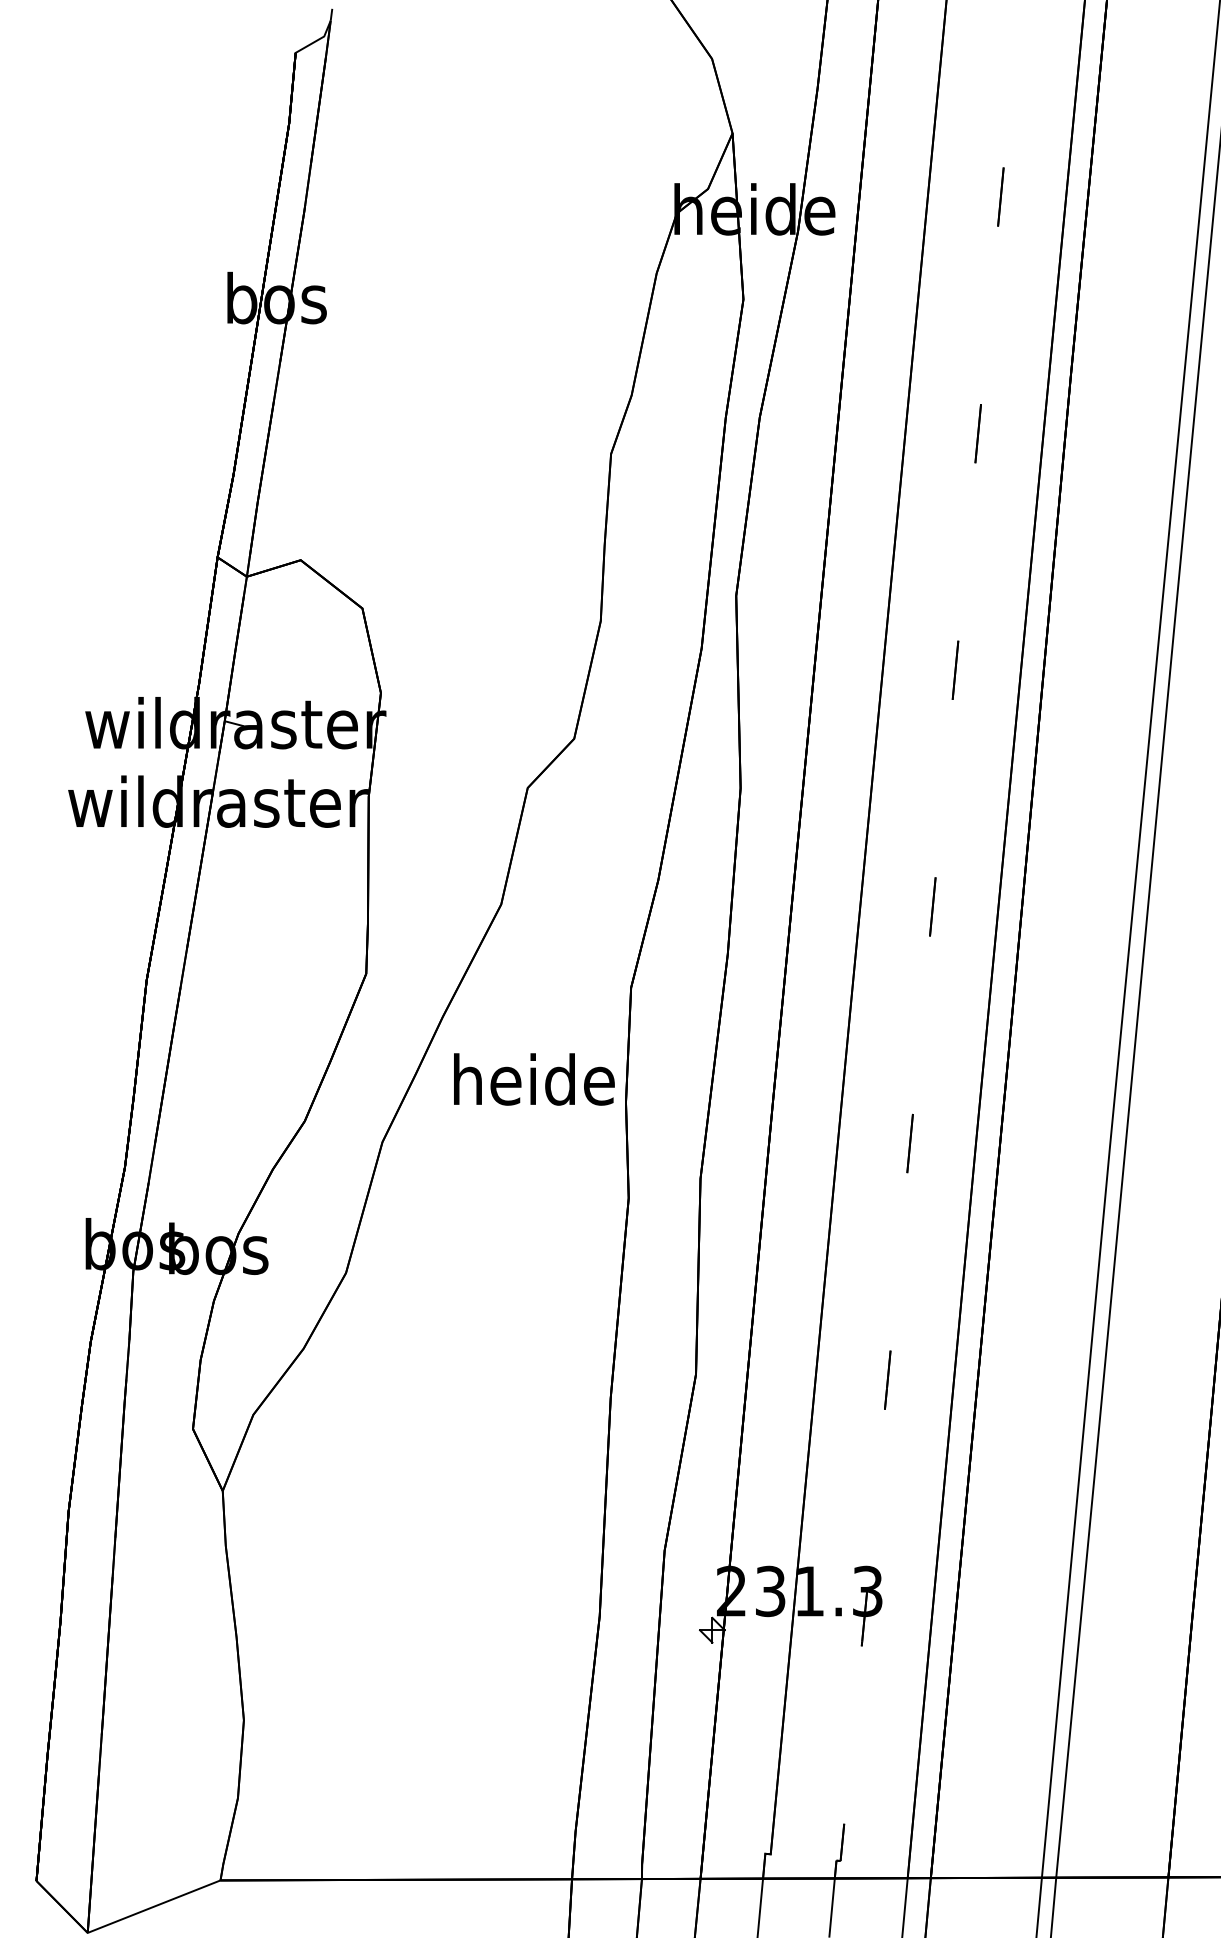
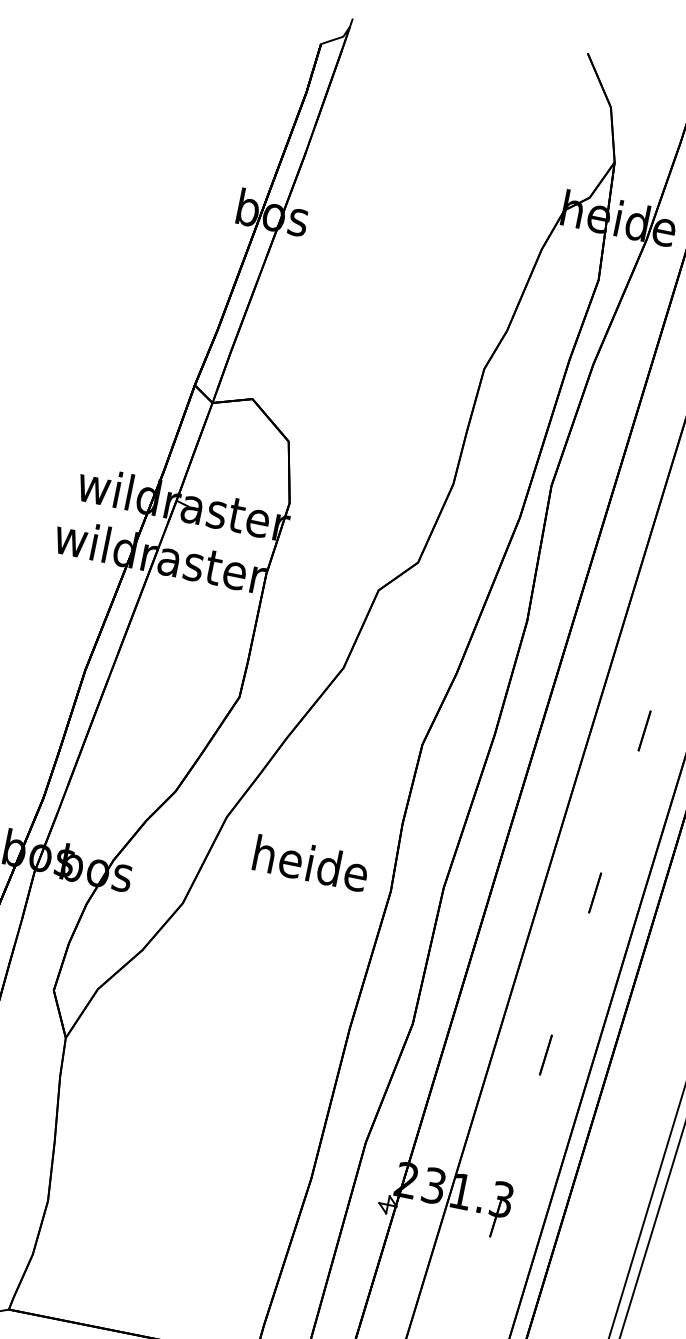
text: (534, 1079) -> (311, 863), moved

